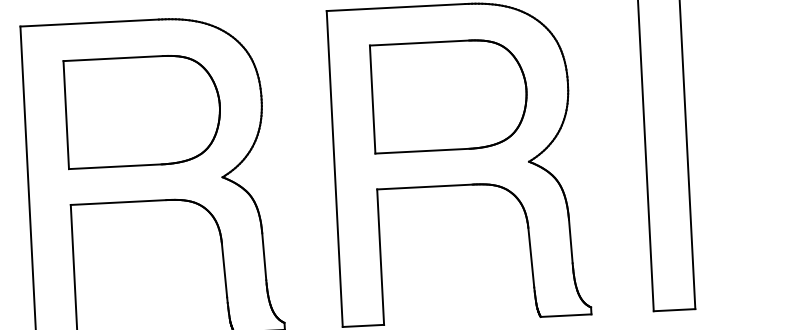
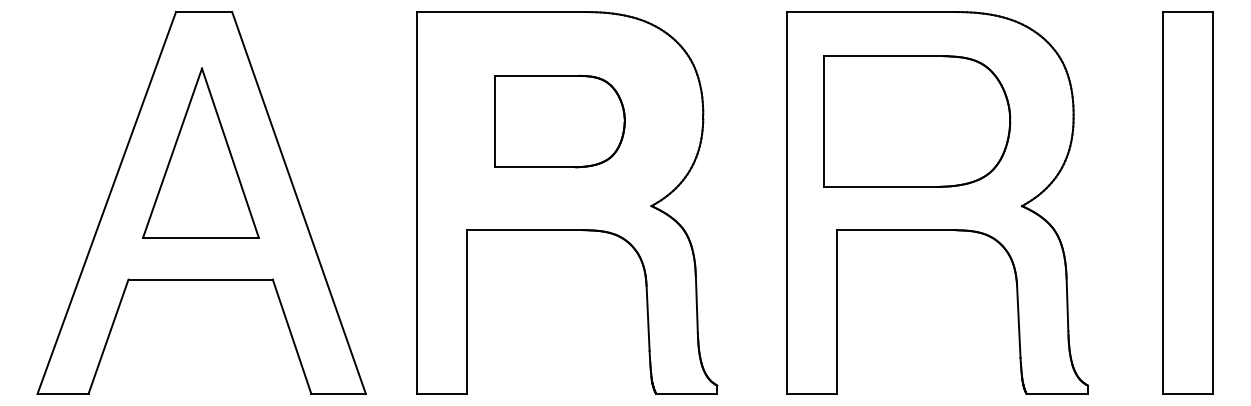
part: (449, 95) -> (917, 121), moved
part: (142, 111) -> (559, 121), size x0.7

